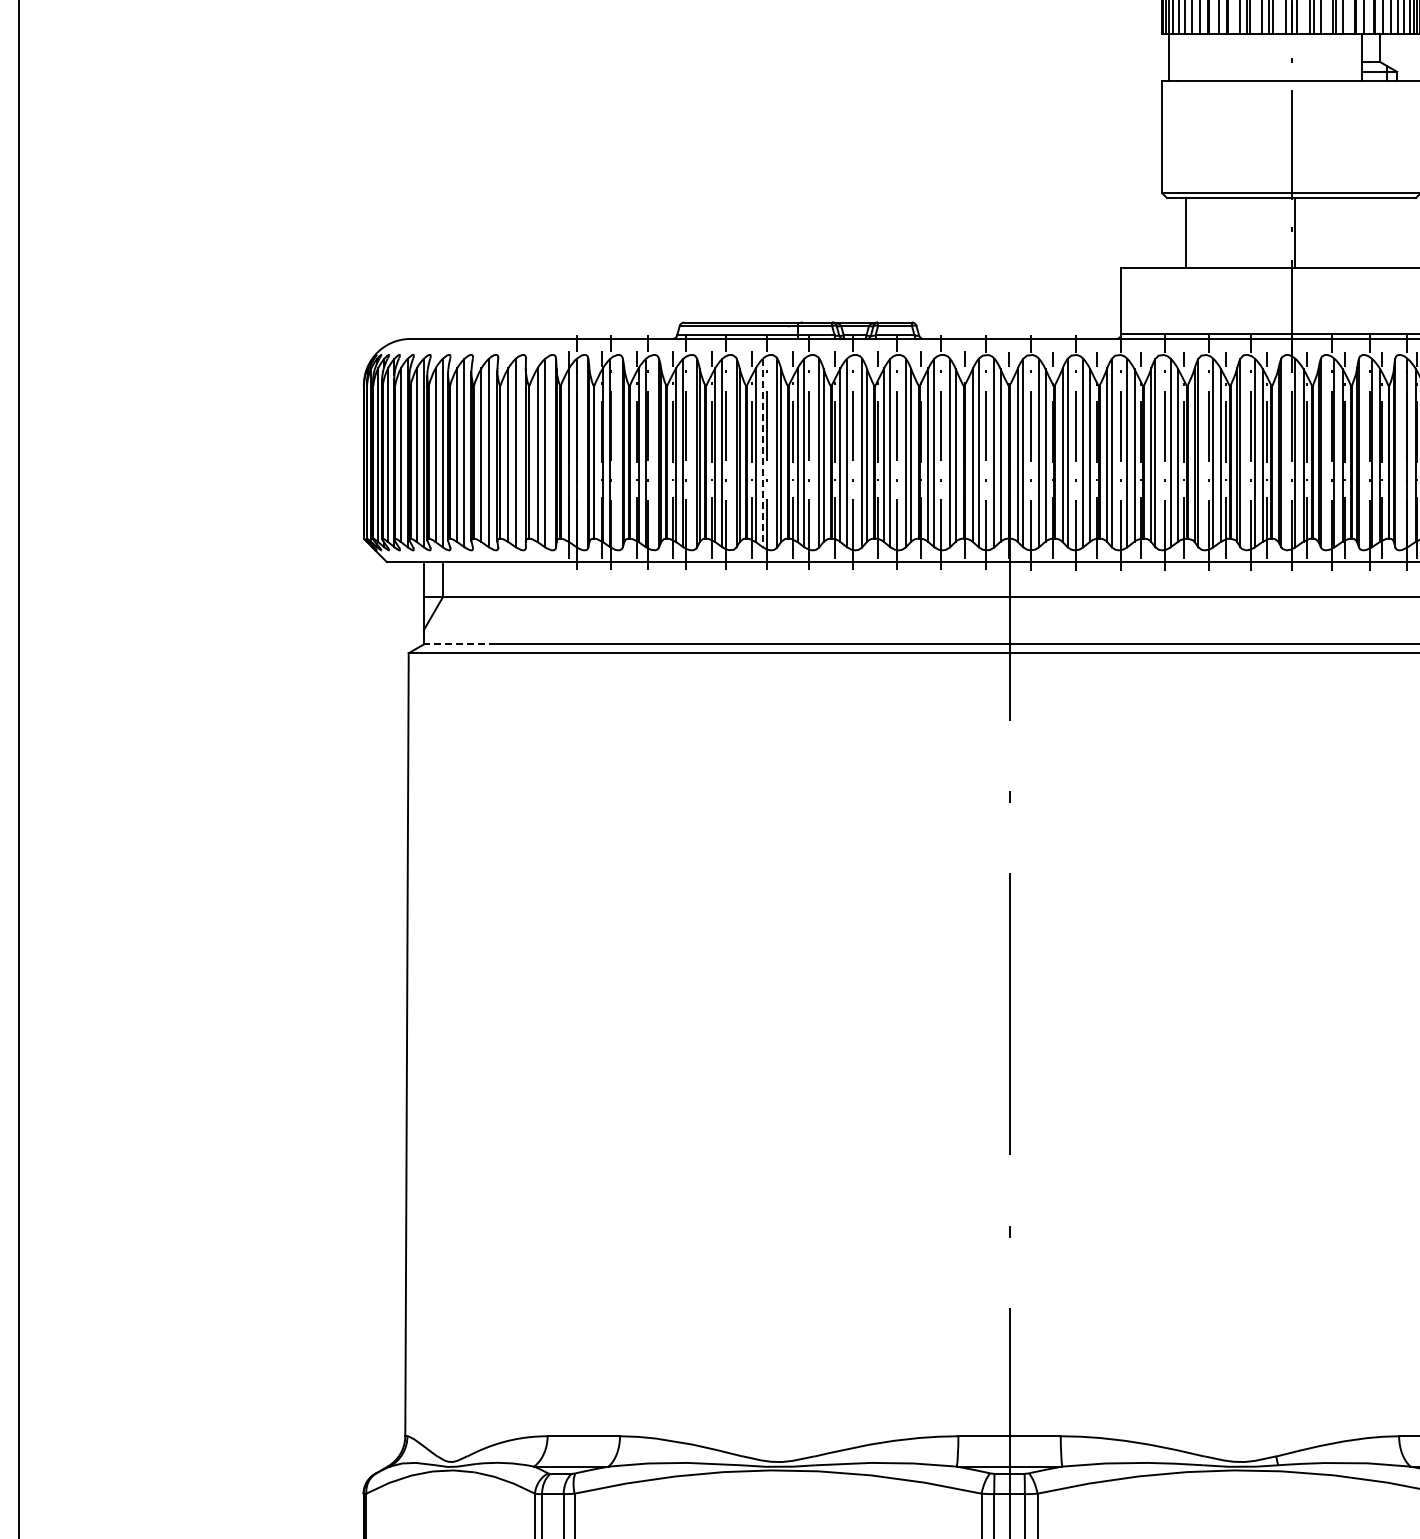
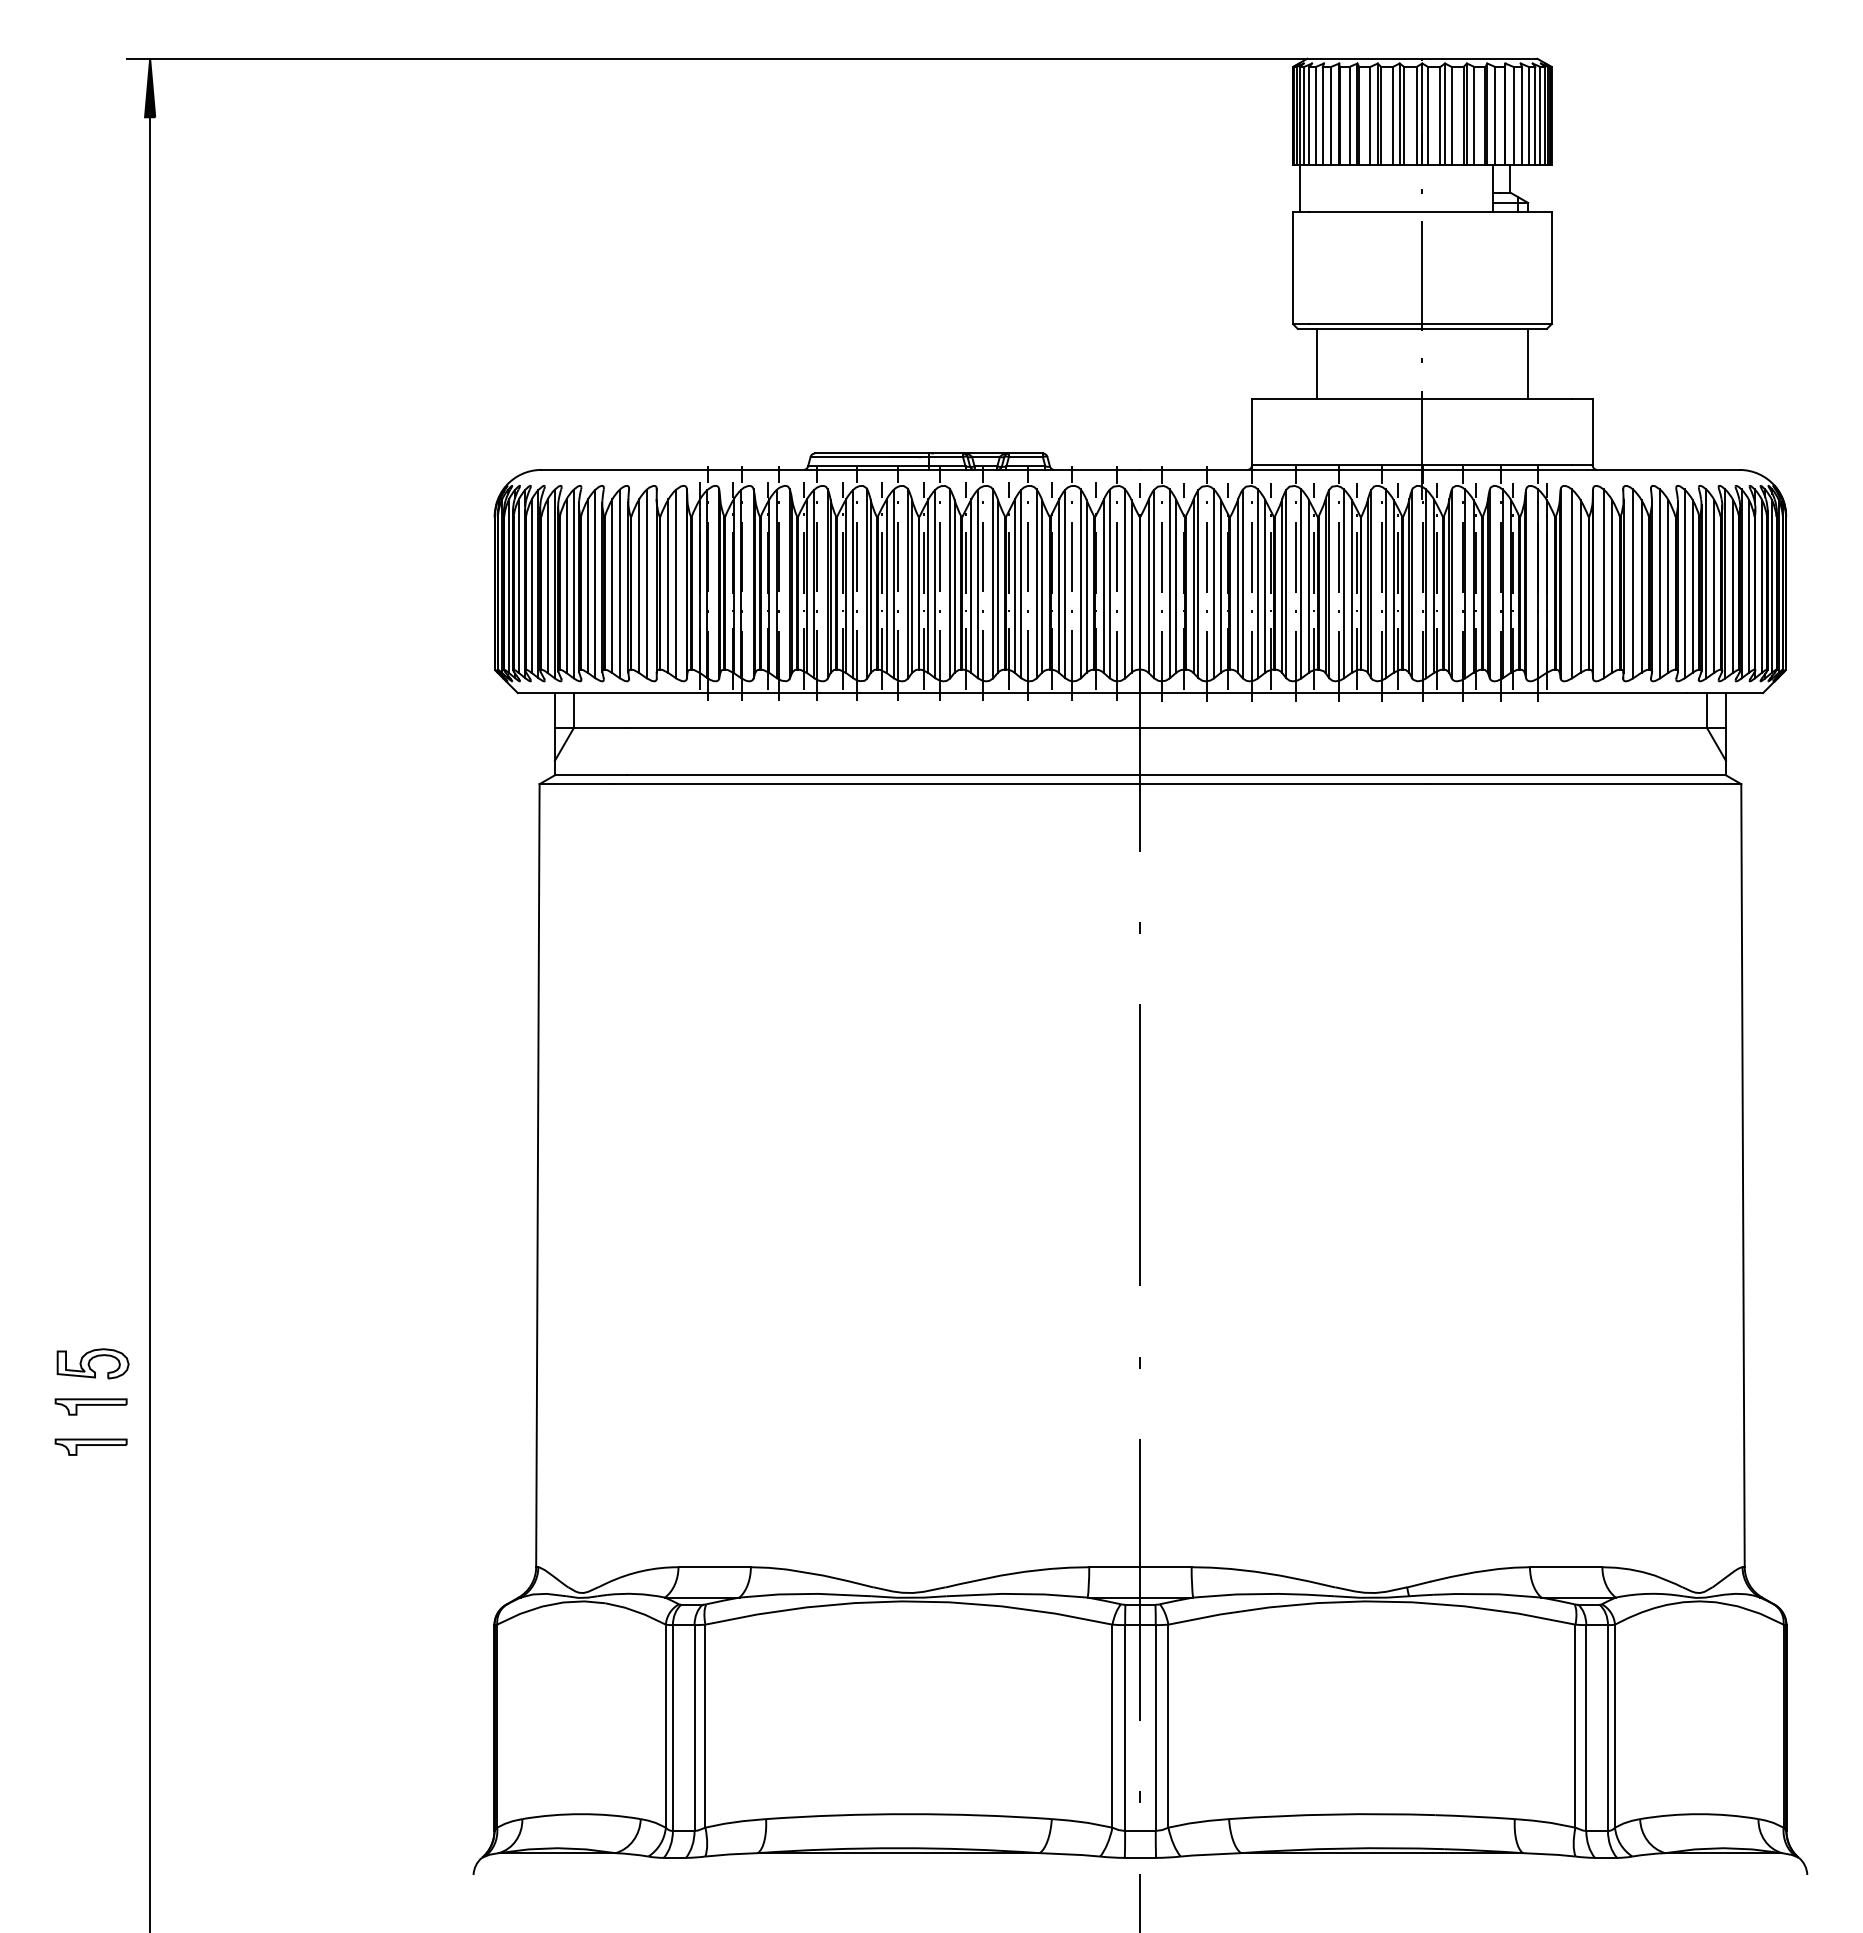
line: (1295, 232) -> (1528, 363), moved
line: (762, 453) -> (893, 584), dashed -> solid
line: (459, 644) -> (590, 775), dashed -> solid

